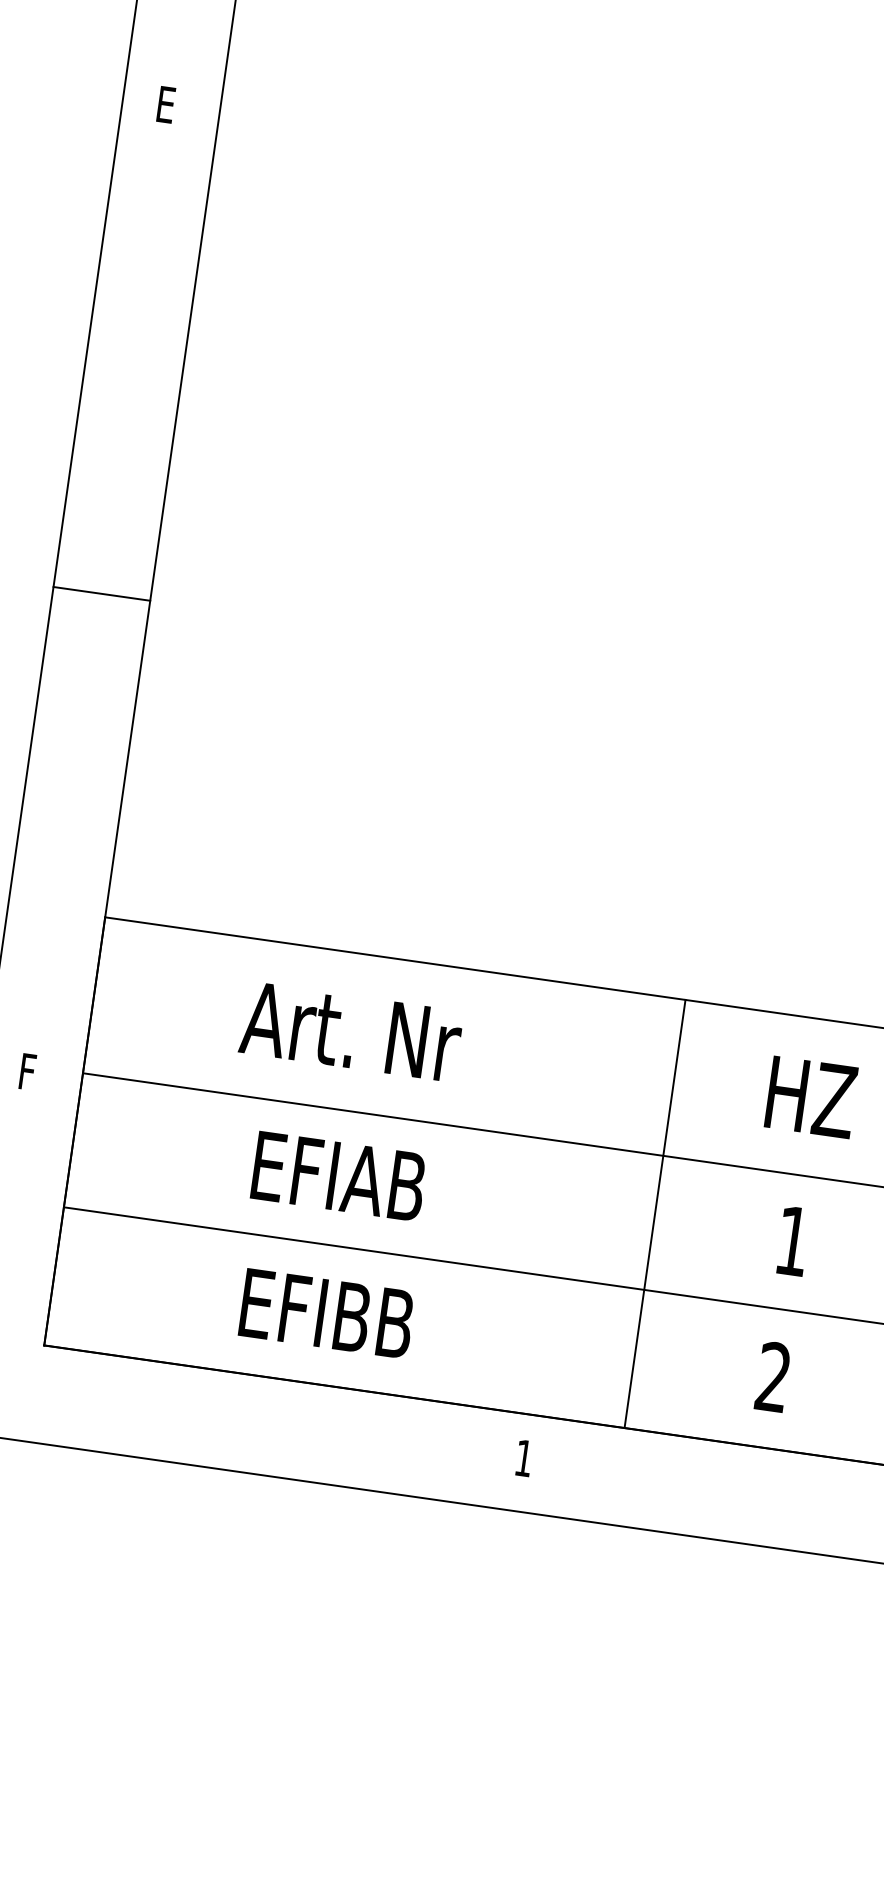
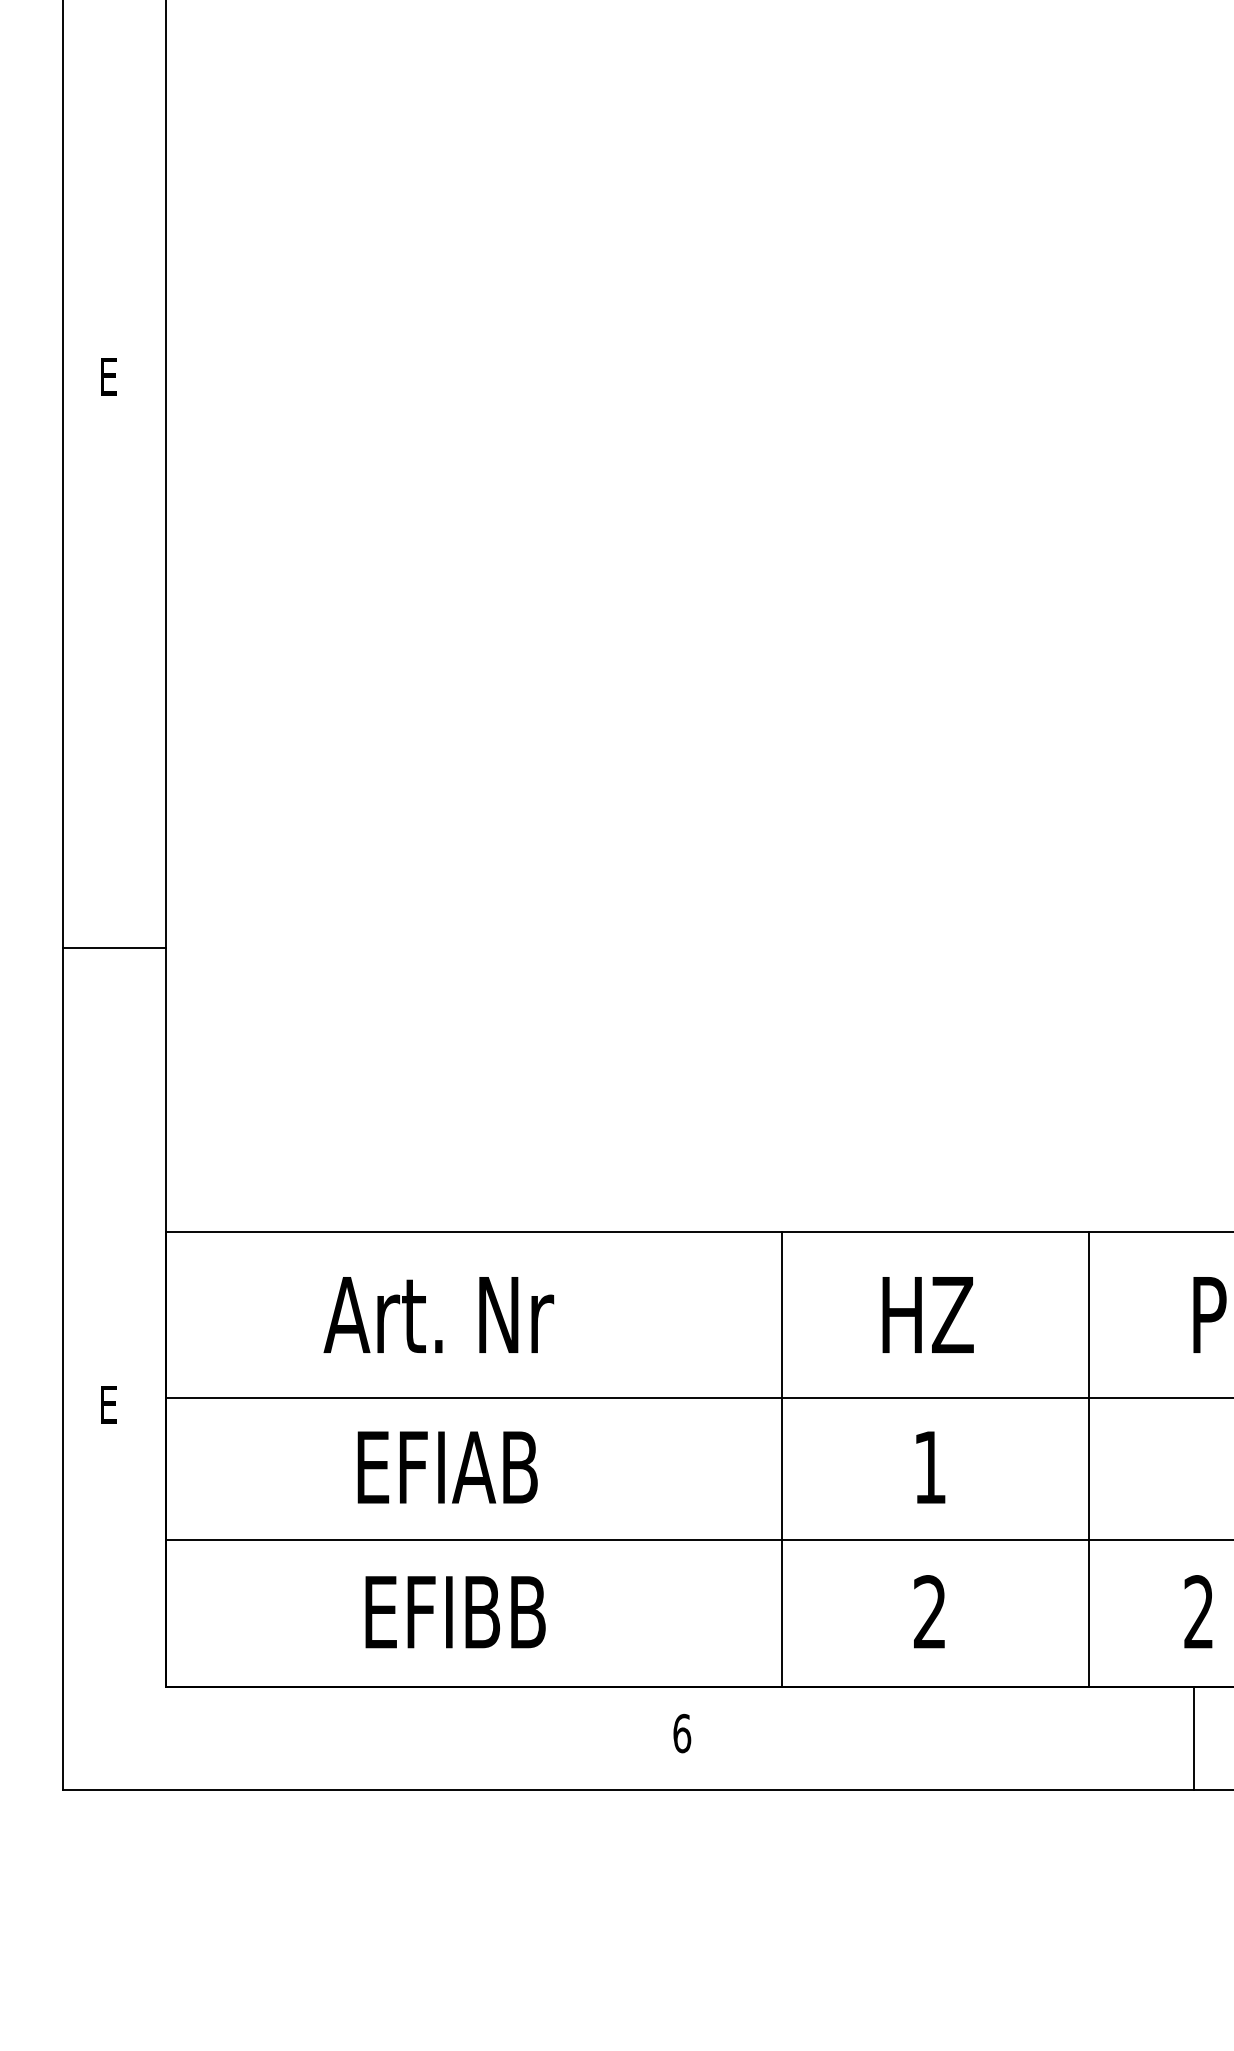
line: (101, 593) -> (113, 947), moved
text: (30, 1072) -> (110, 1404), F -> E
text: (524, 1458) -> (682, 1733), 1 -> 6

